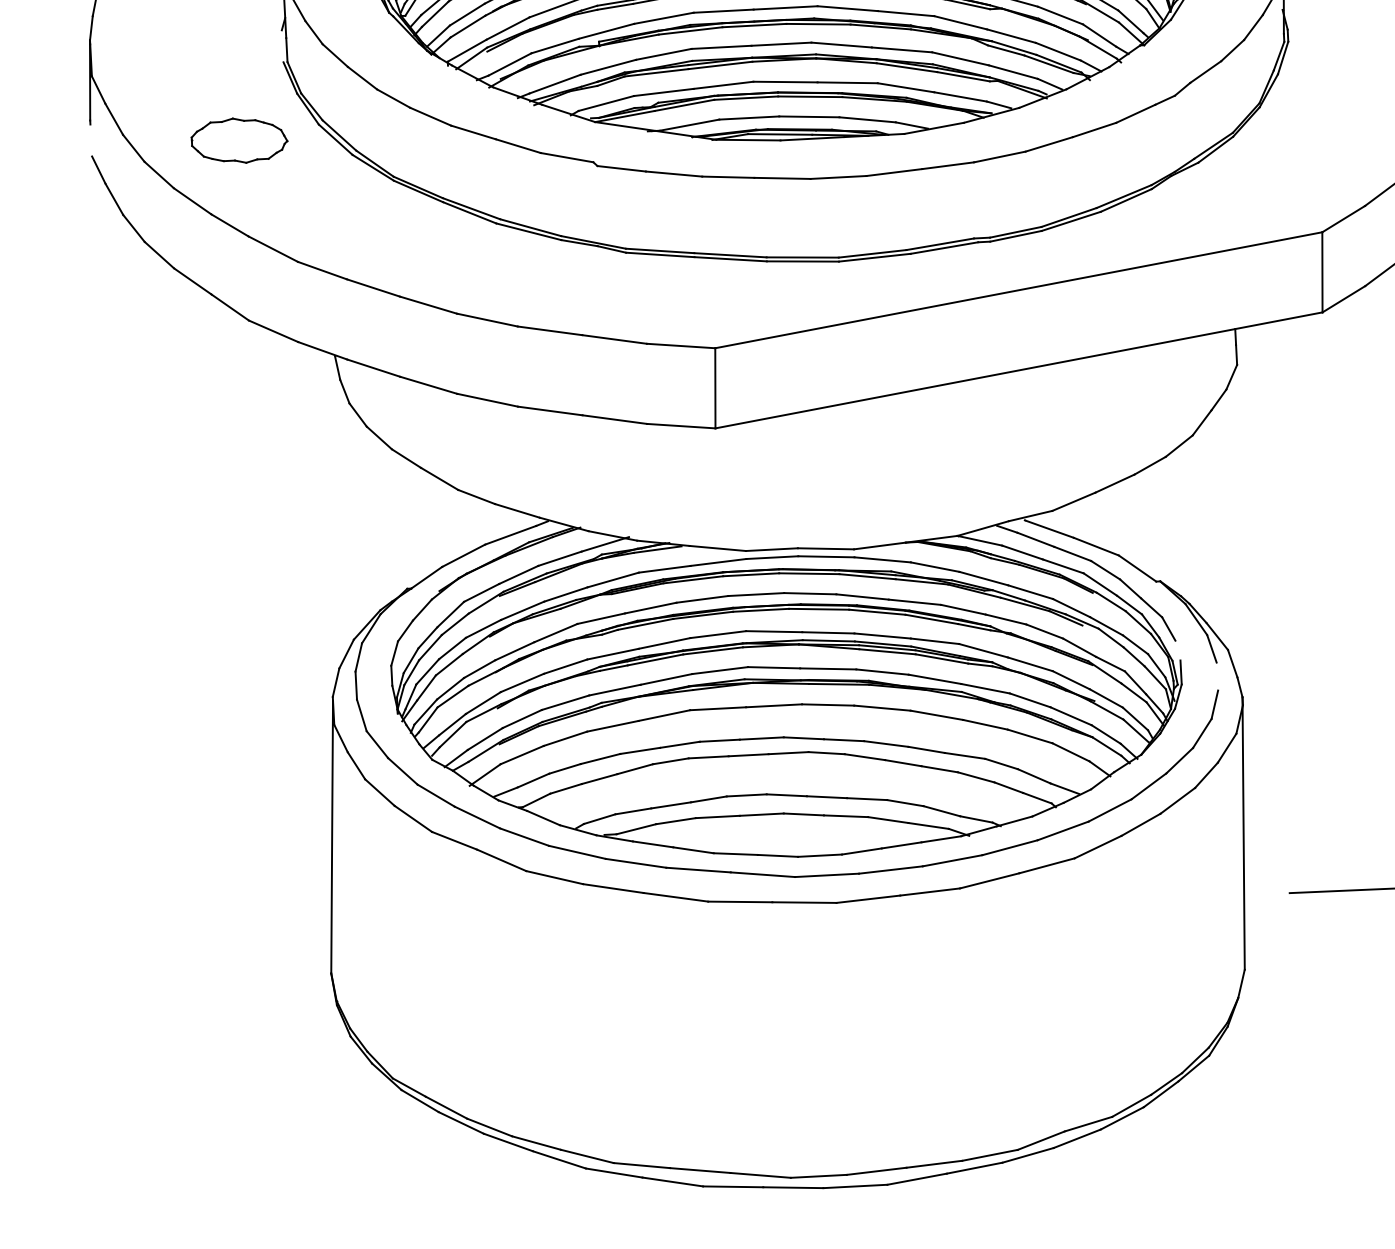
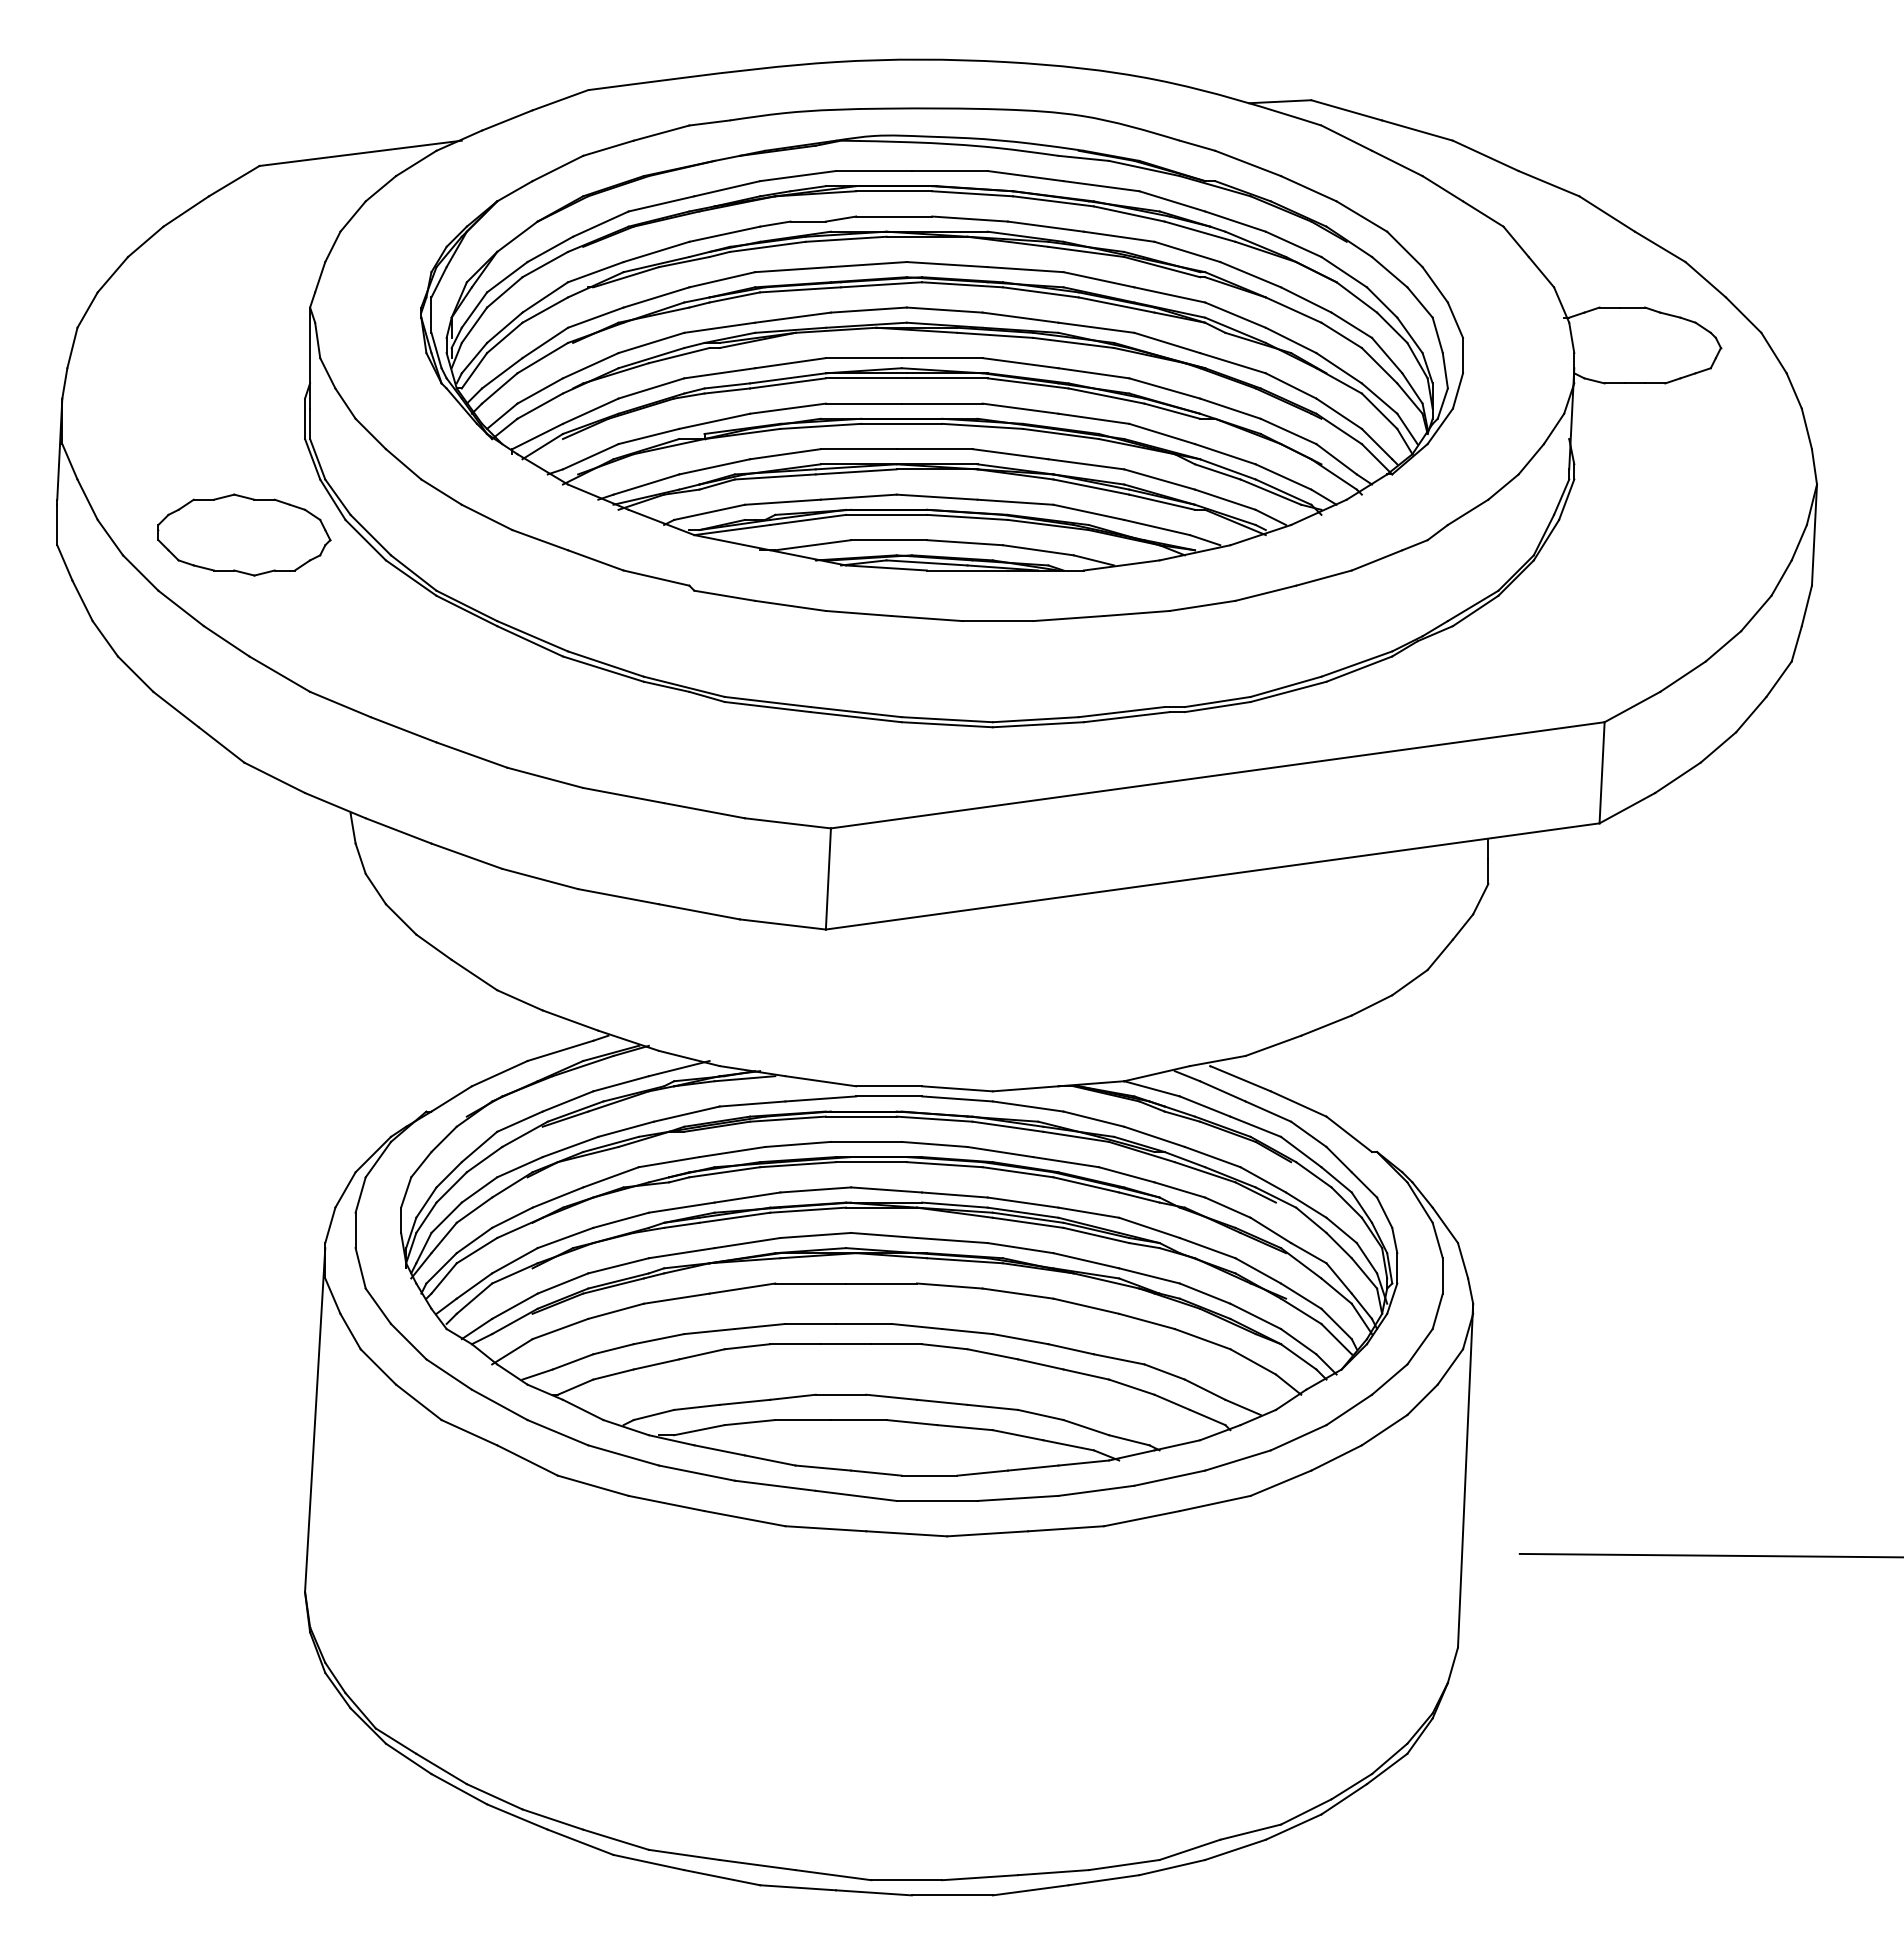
line: (283, 46) -> (305, 418), added
line: (91, 140) -> (57, 524), added
part: (239, 140) -> (244, 534), size x1.43
line: (1177, 650) -> (1394, 1240), added
line: (1217, 676) -> (1442, 1275), added

